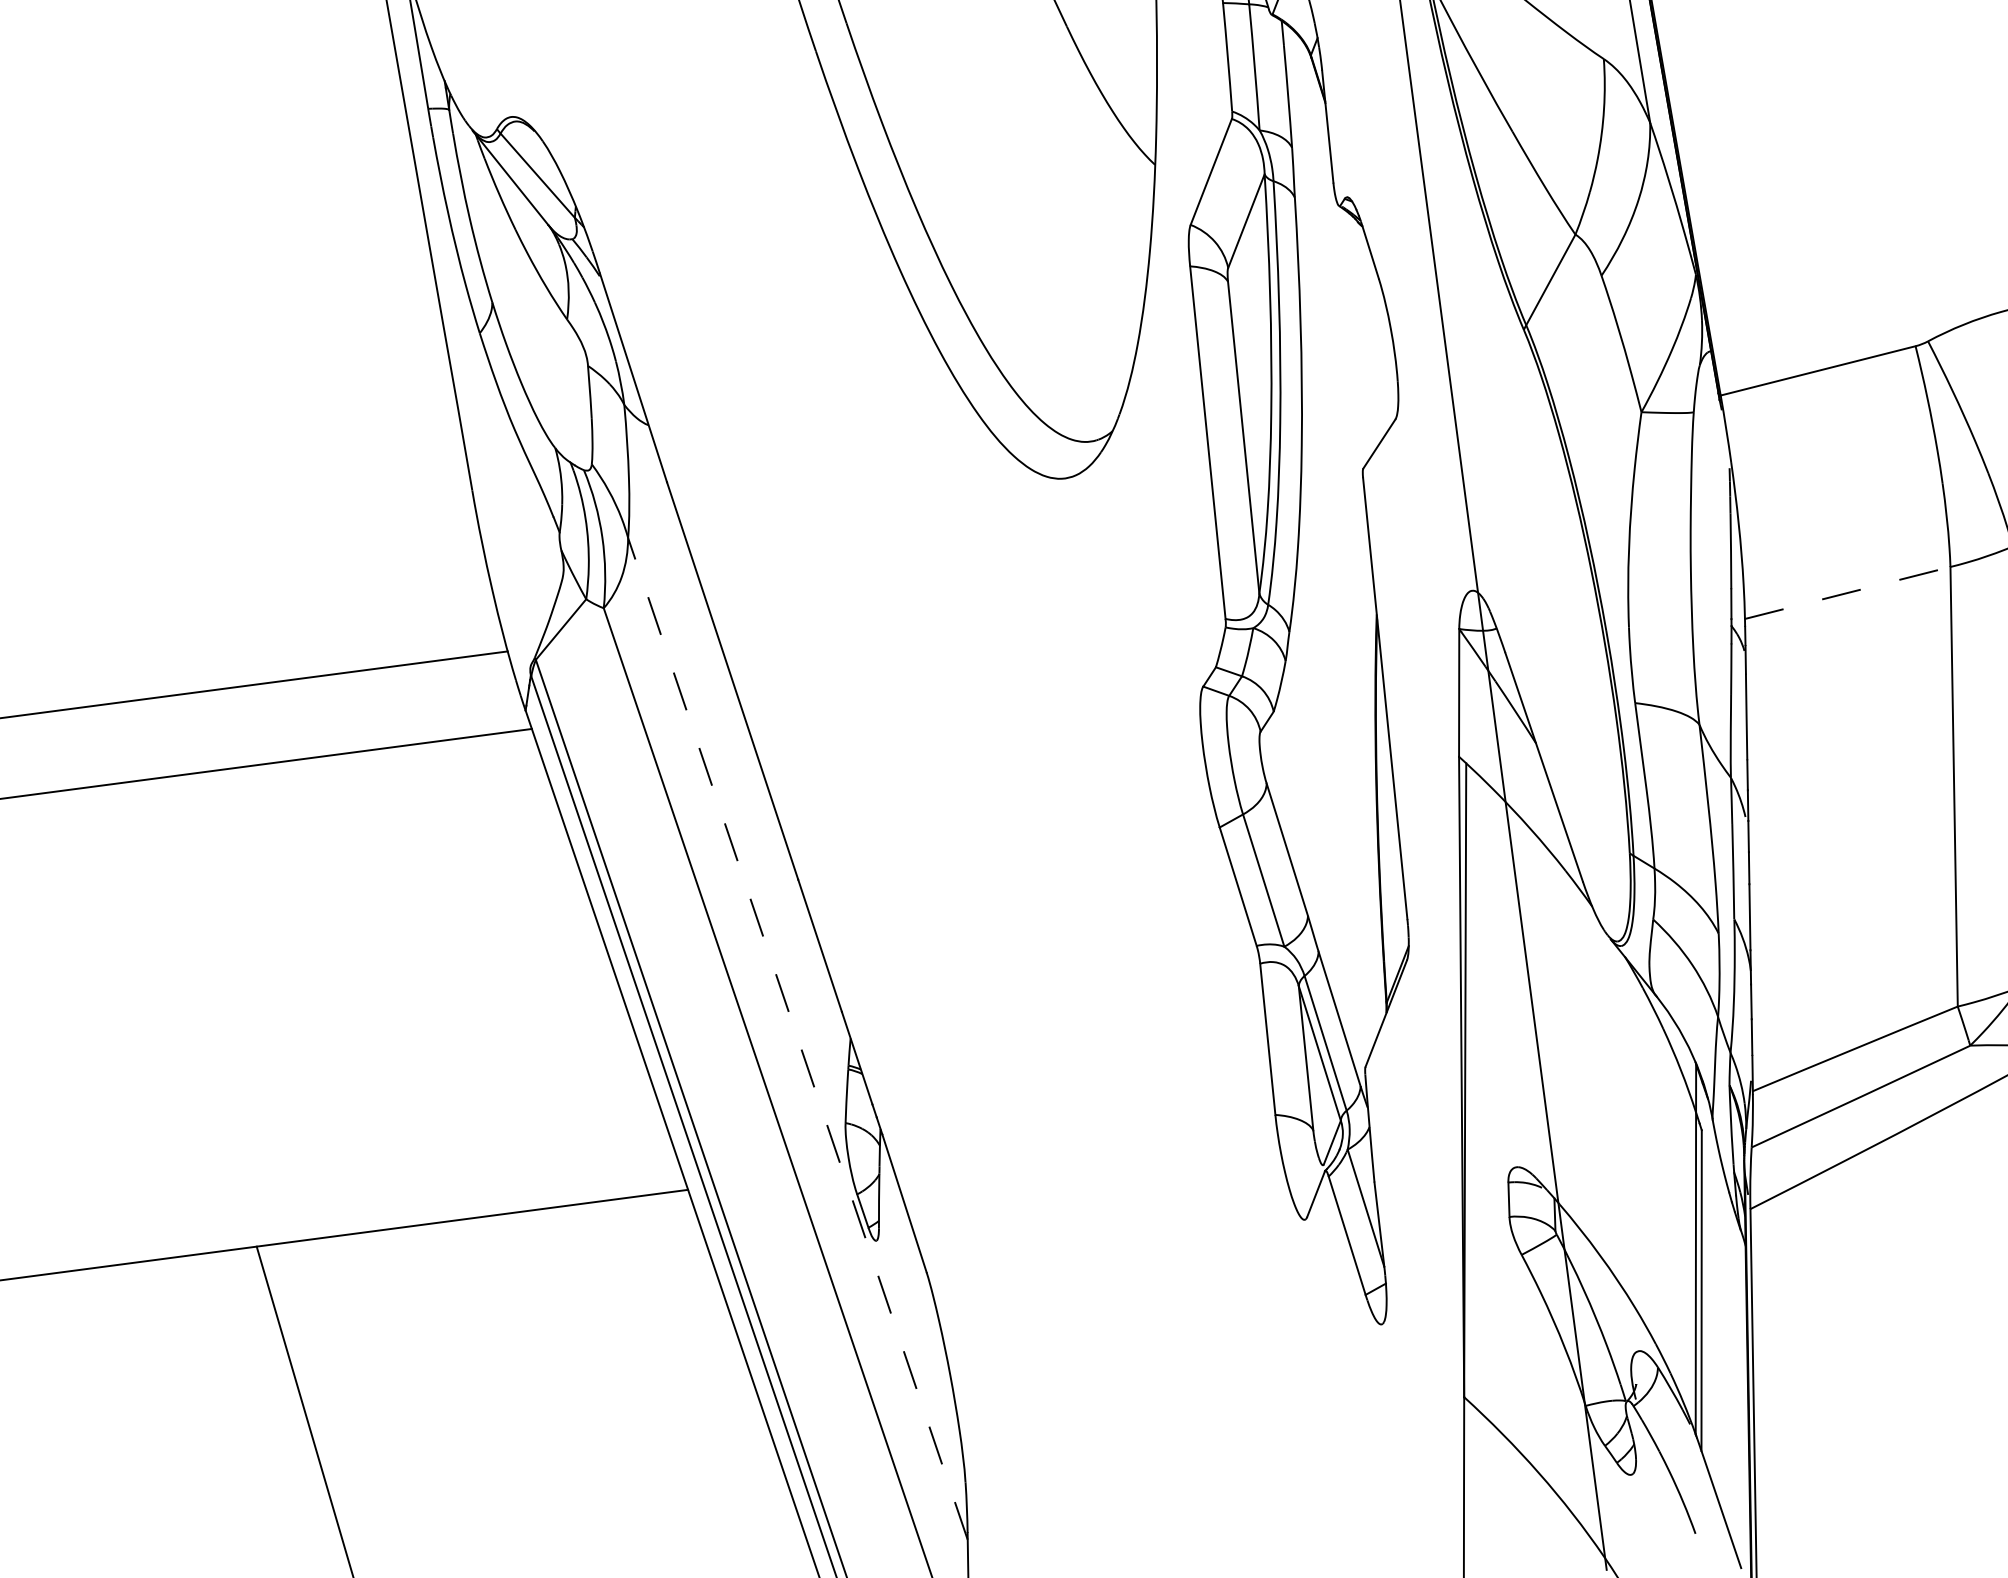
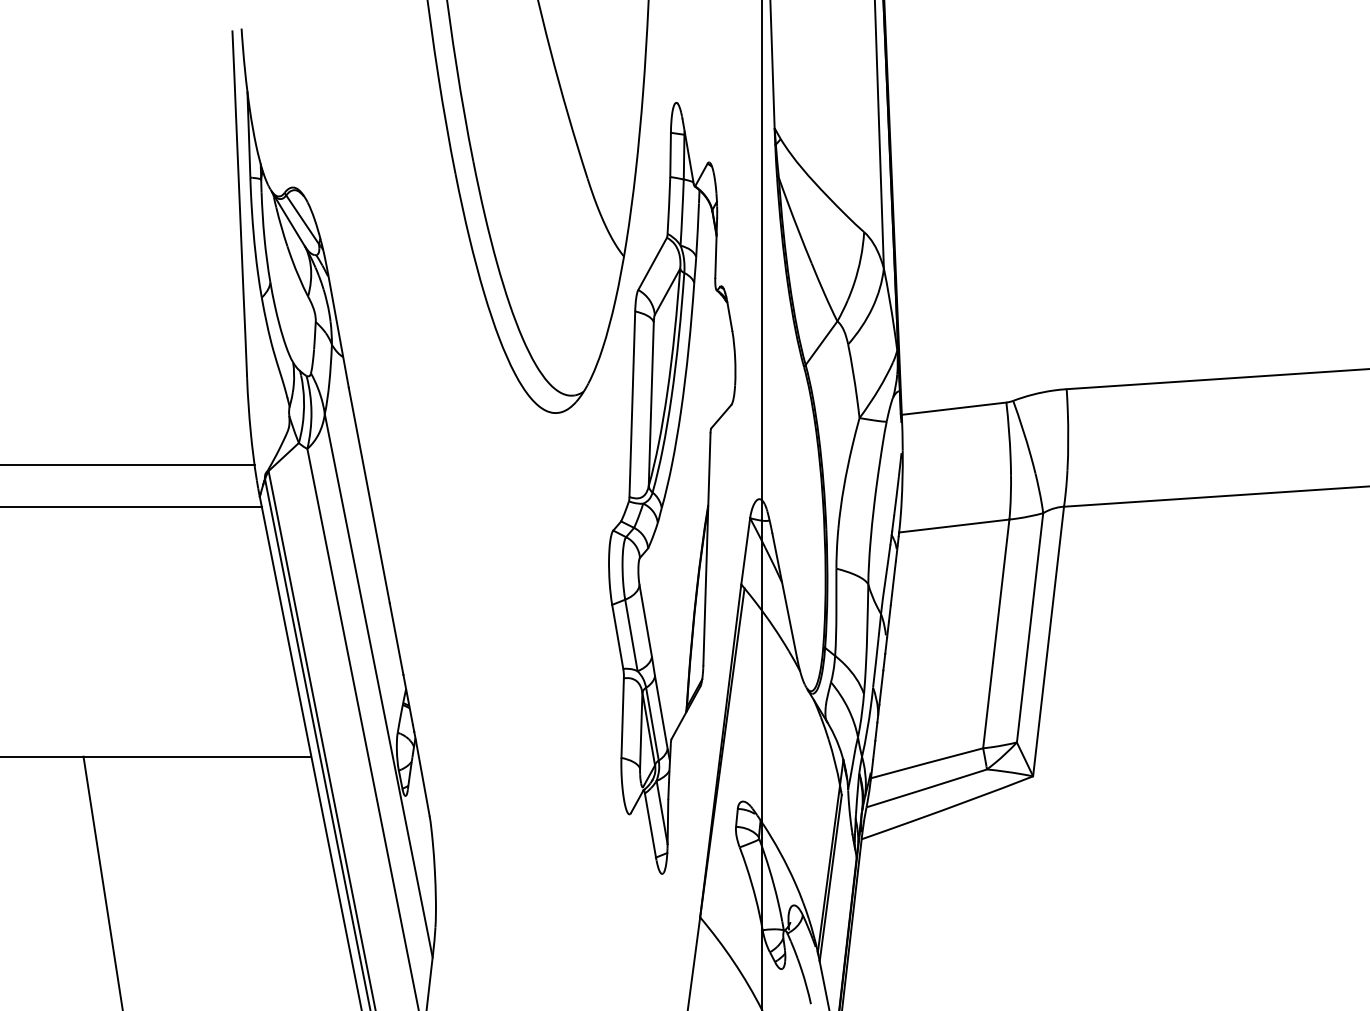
line: (1848, 593) -> (954, 526), dashed -> solid
line: (797, 1038) -> (378, 685), dashed -> solid

